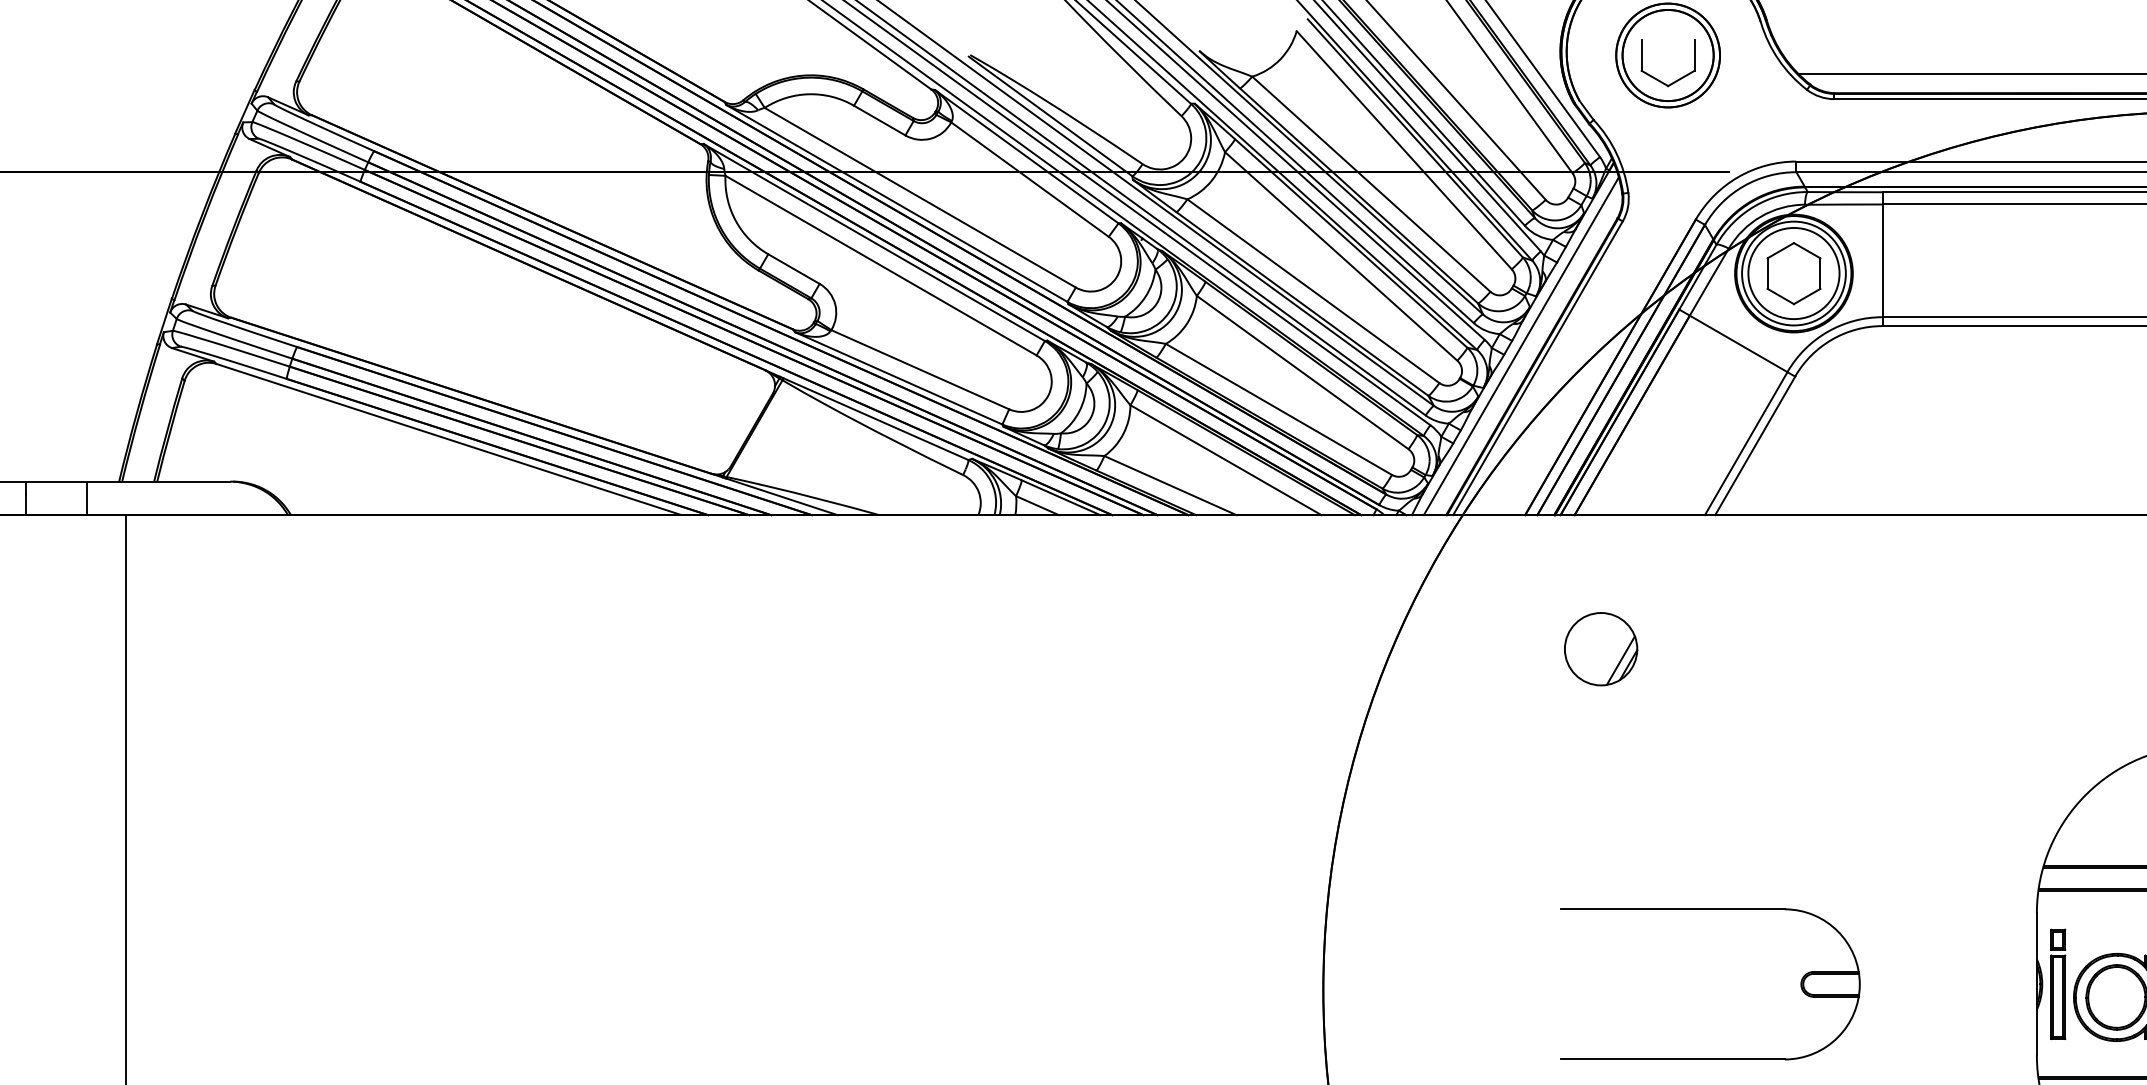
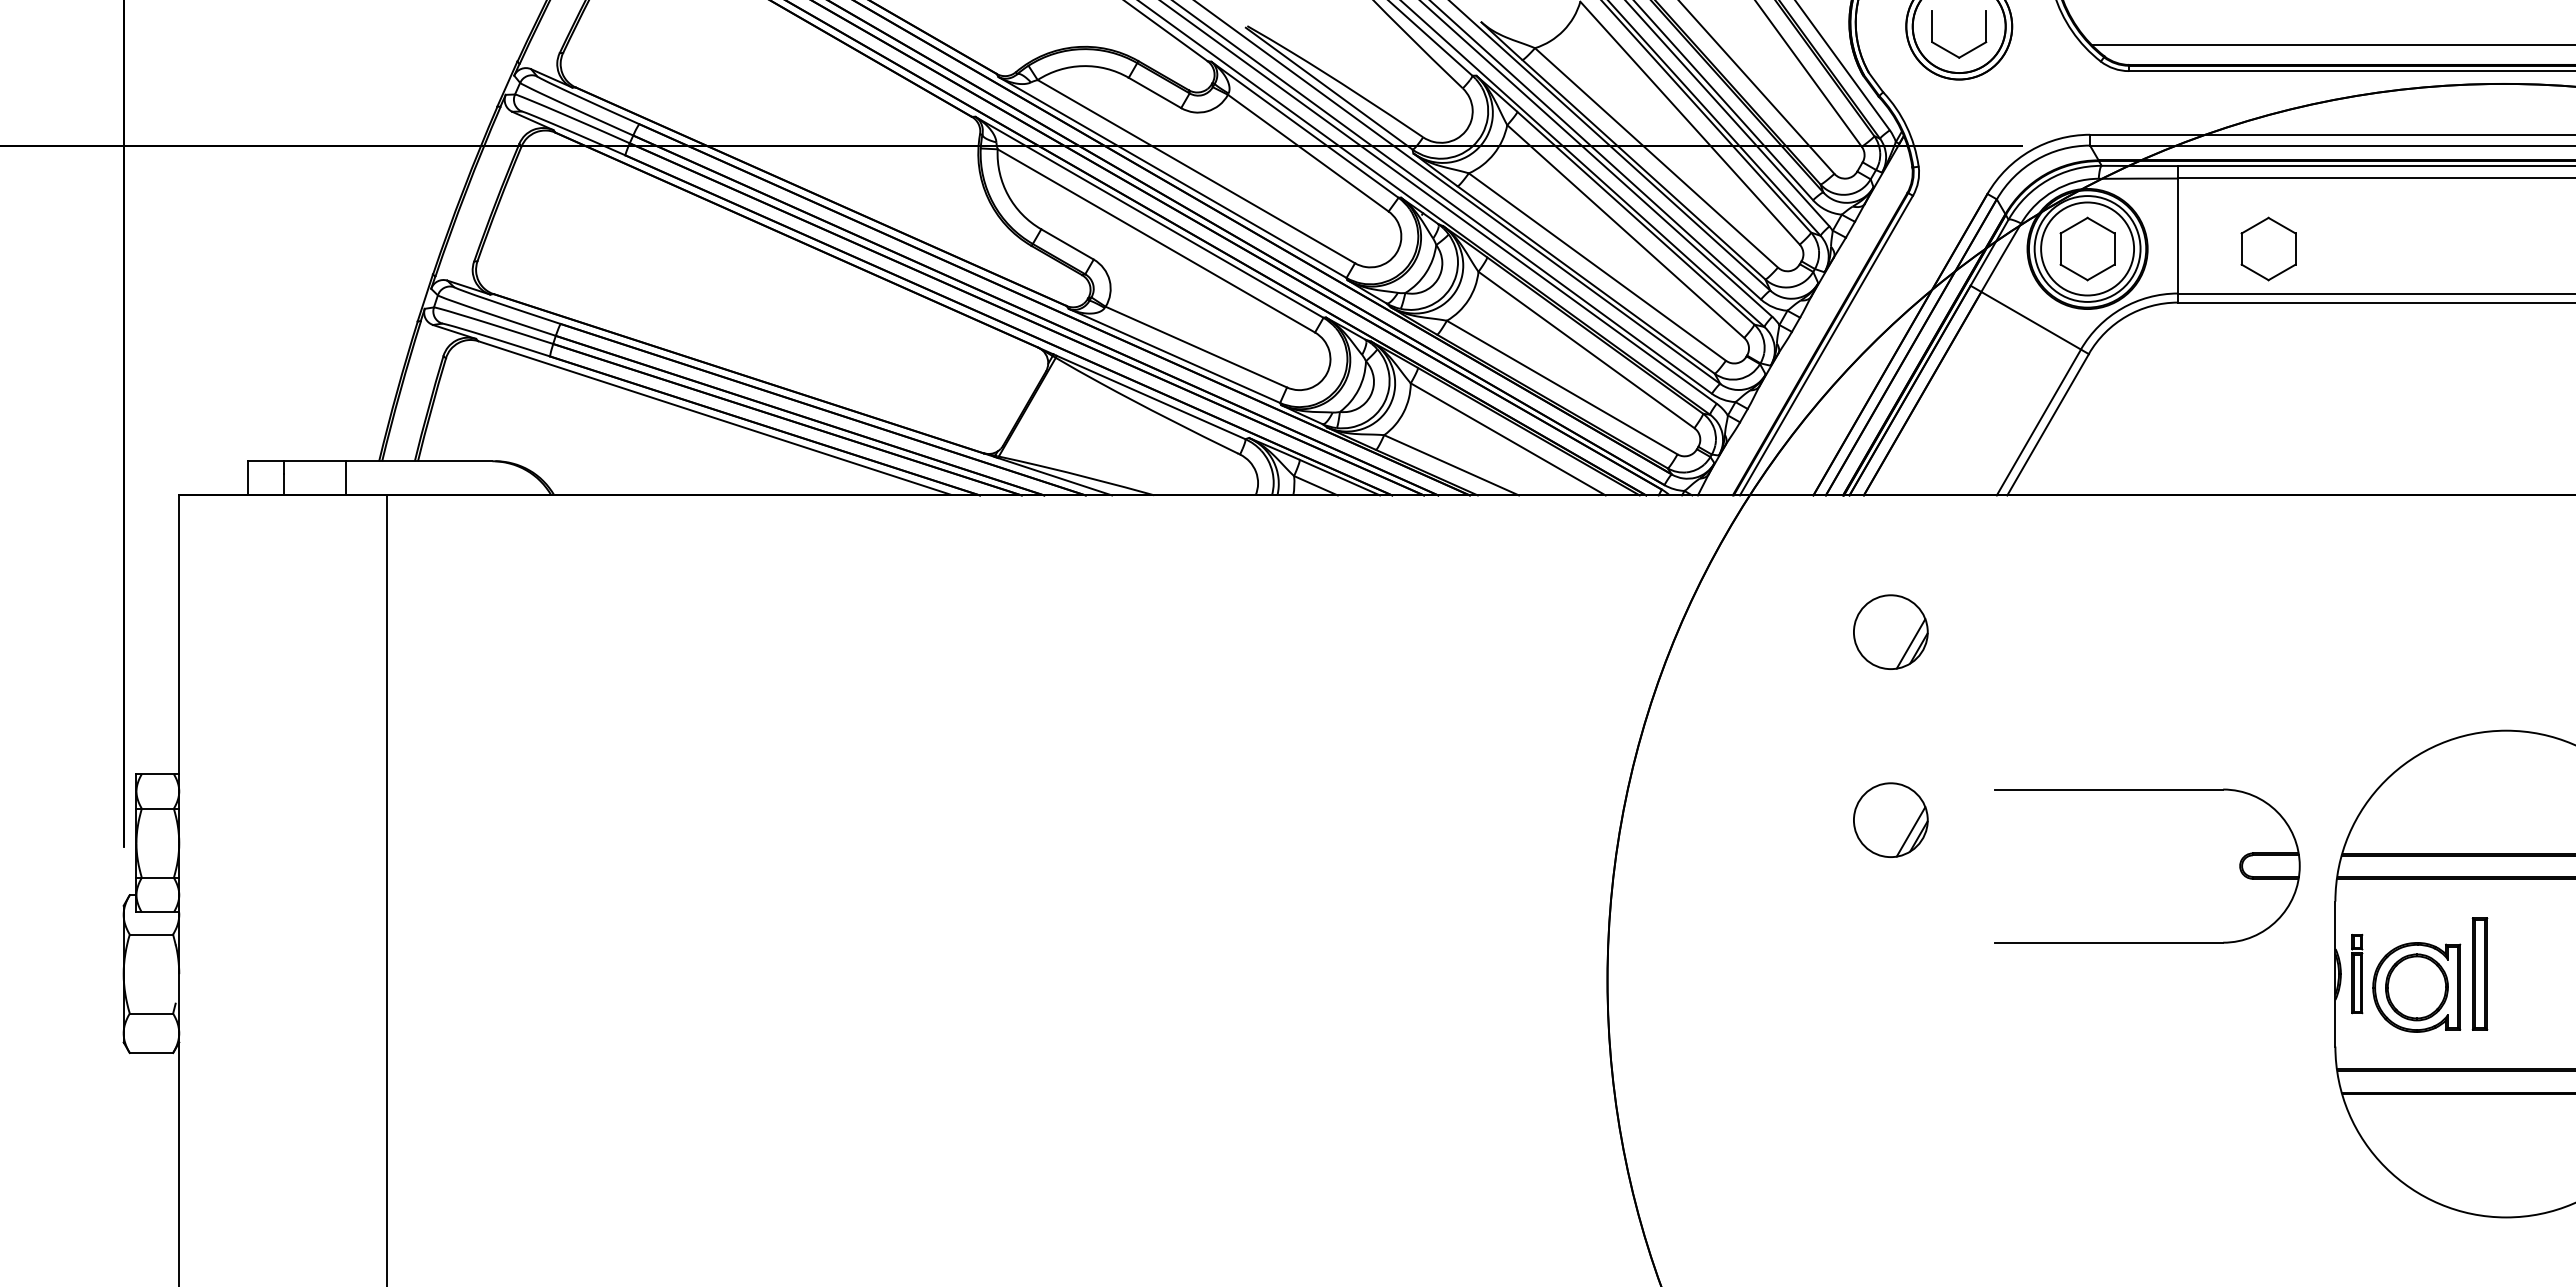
part: (1971, 273) -> (2268, 248), added
line: (1521, 346) -> (1809, 323), removed
part: (1600, 832) -> (1890, 819), added
part: (1710, 910) -> (2147, 790), moved
part: (2058, 983) -> (2357, 973), size x0.7

